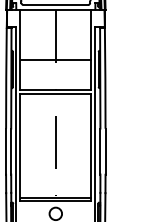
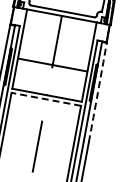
arc: (105, 78) -> (98, 92), solid -> dashed
line: (55, 94) -> (45, 99), solid -> dashed

